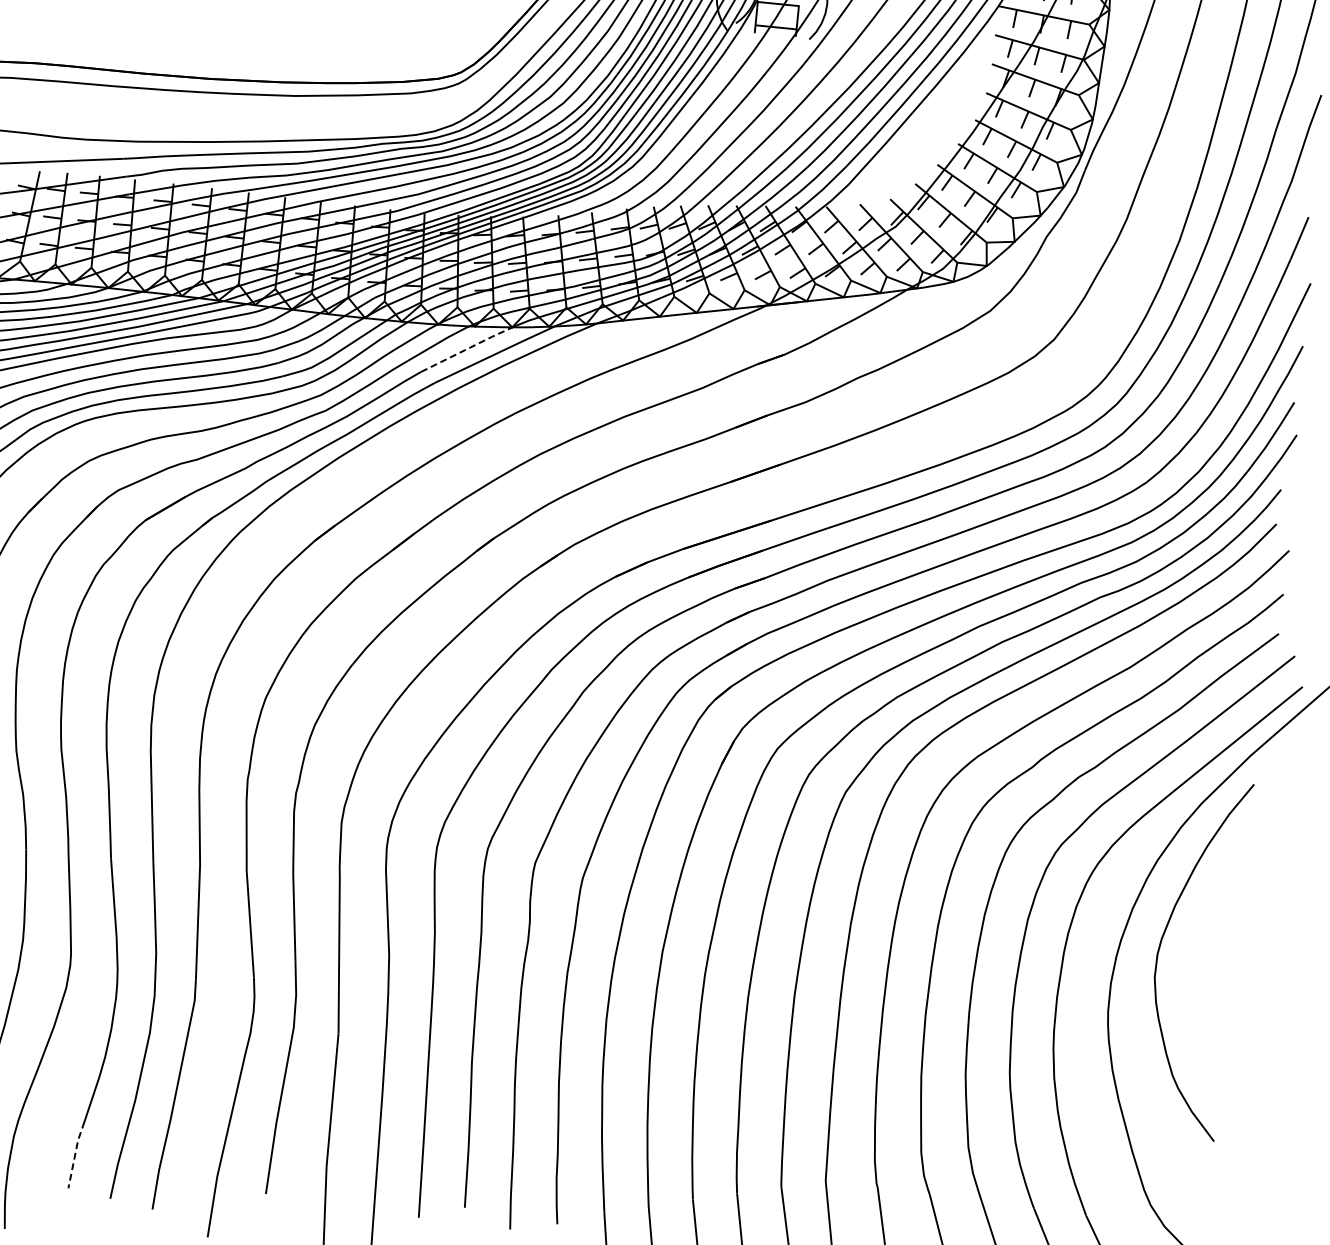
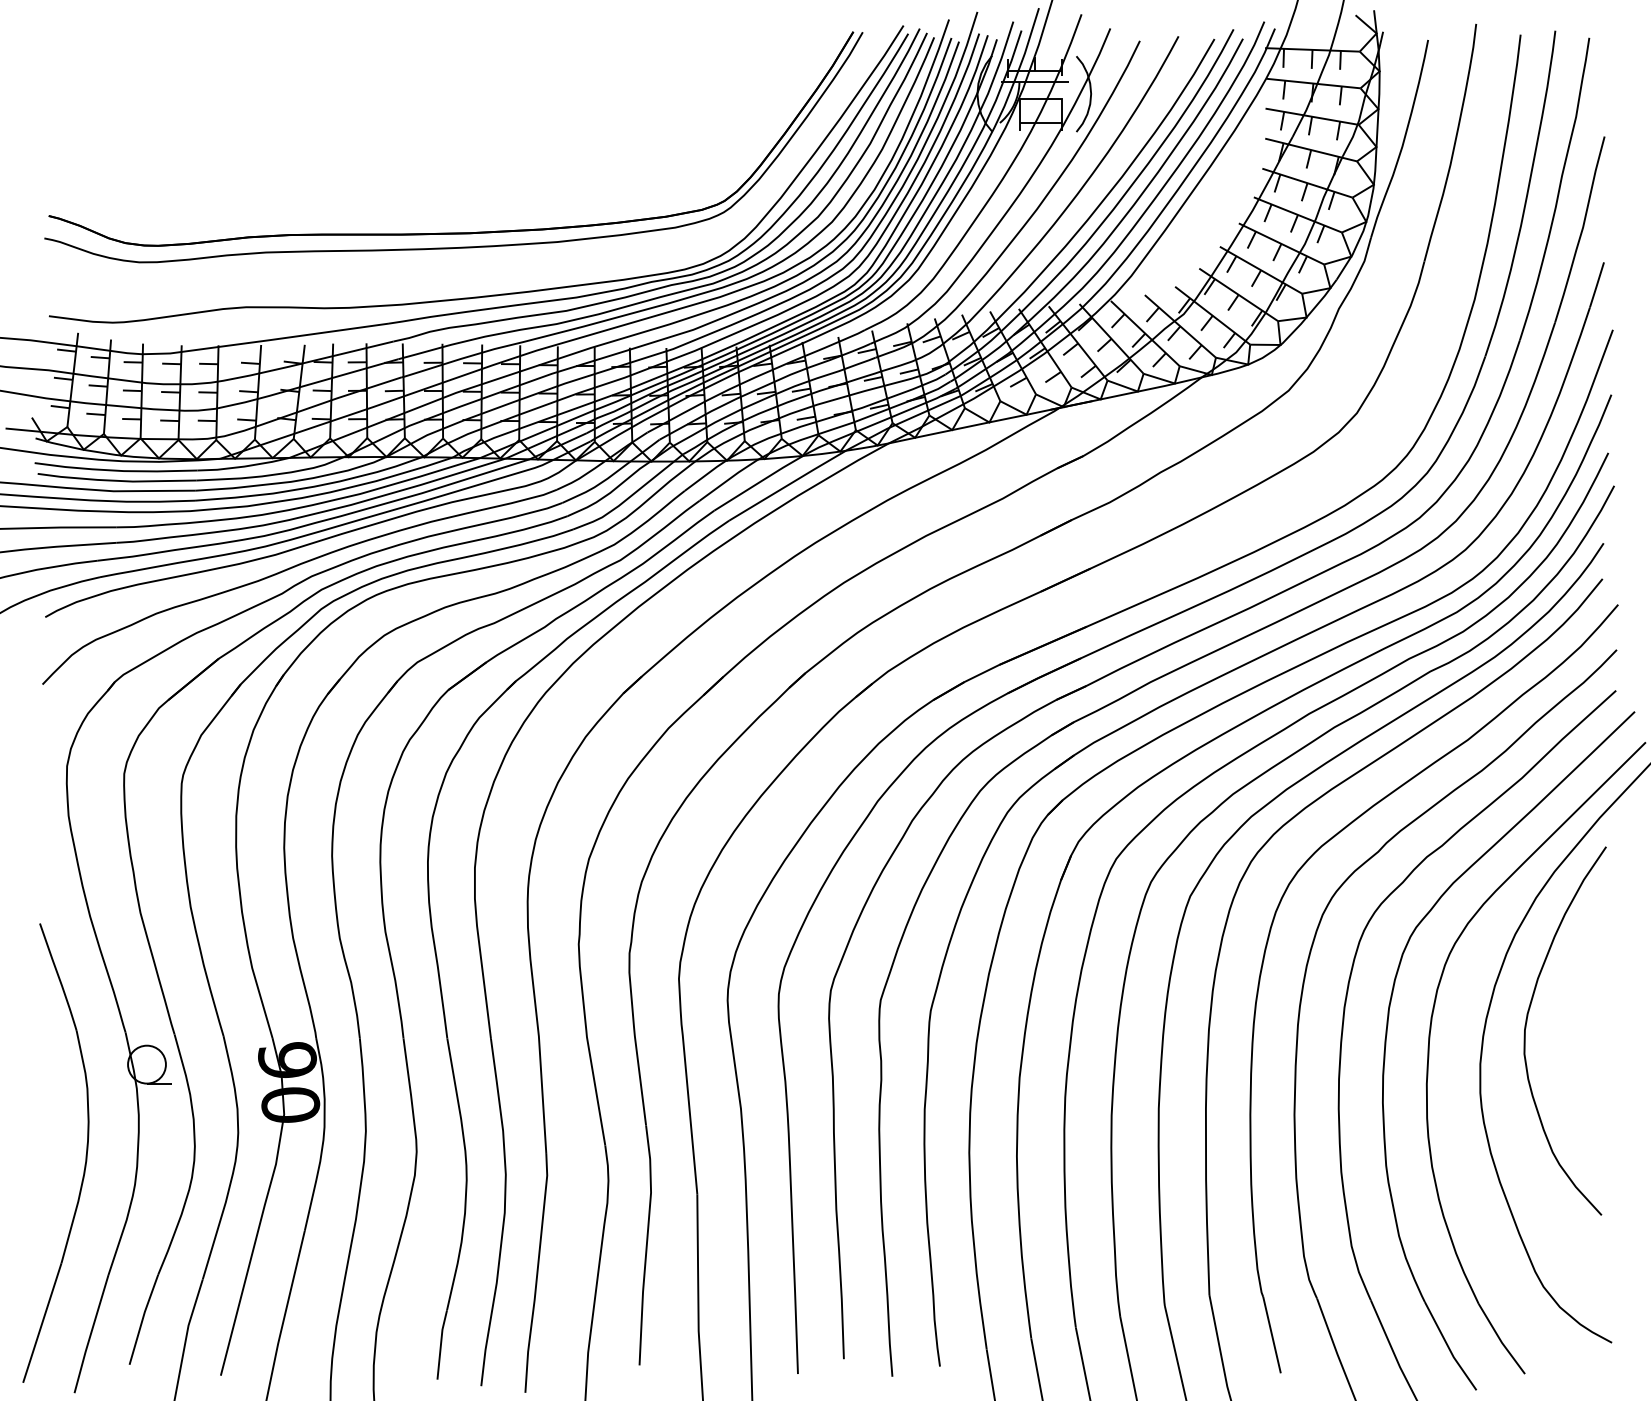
line: (467, 348) -> (759, 482), dashed -> solid
line: (75, 1154) -> (441, 1344), dashed -> solid

